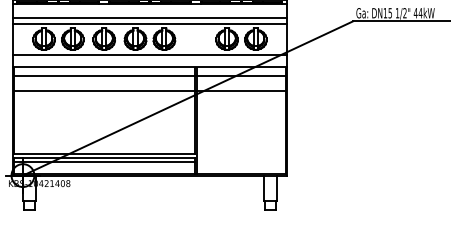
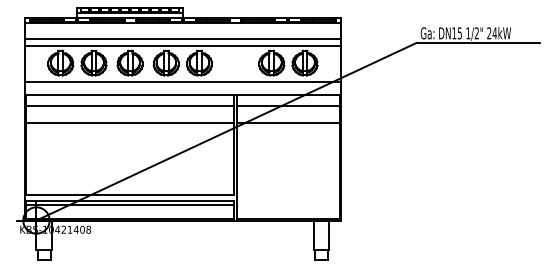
text: (415, 13) -> (489, 33), 44kW -> 24kW

